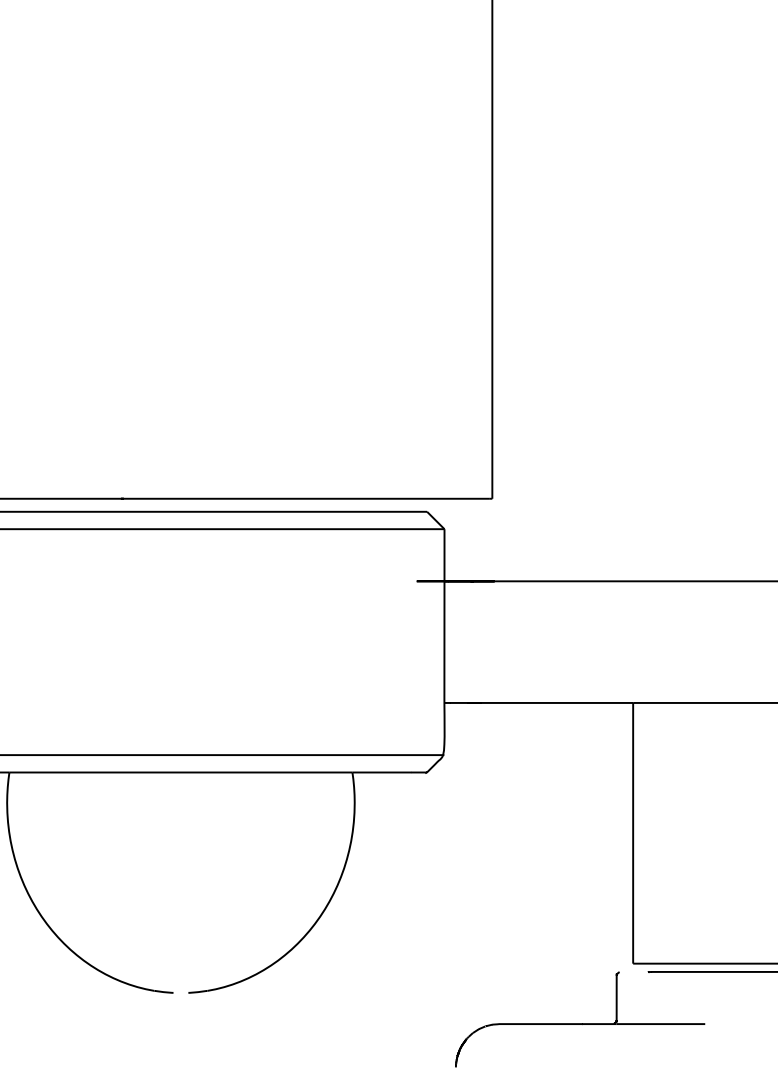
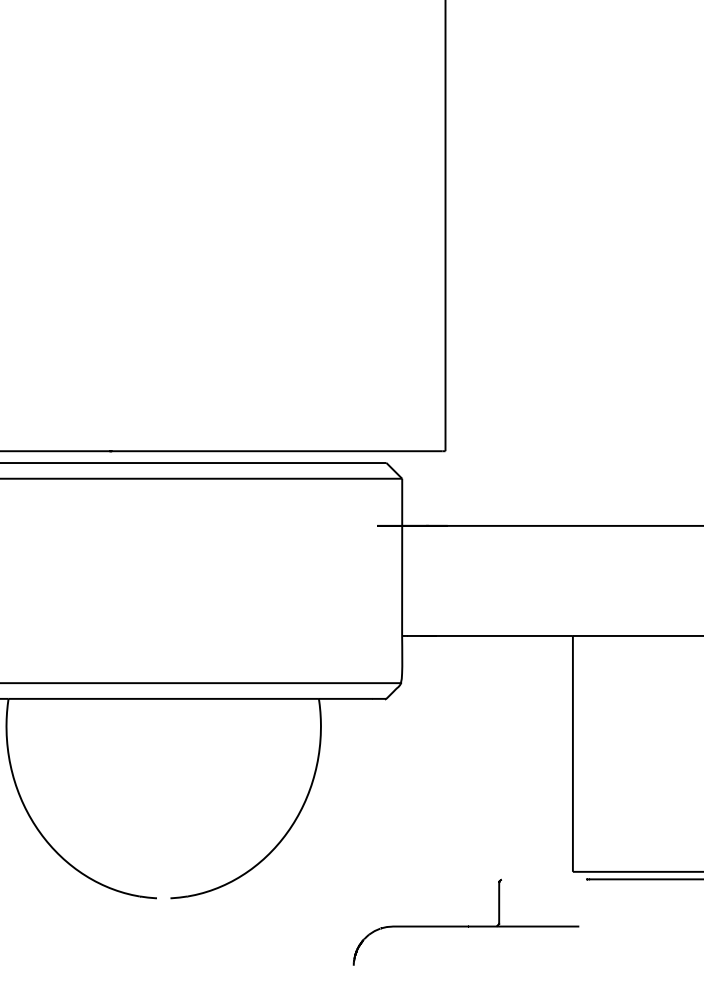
part: (580, 1019) -> (466, 922), moved

